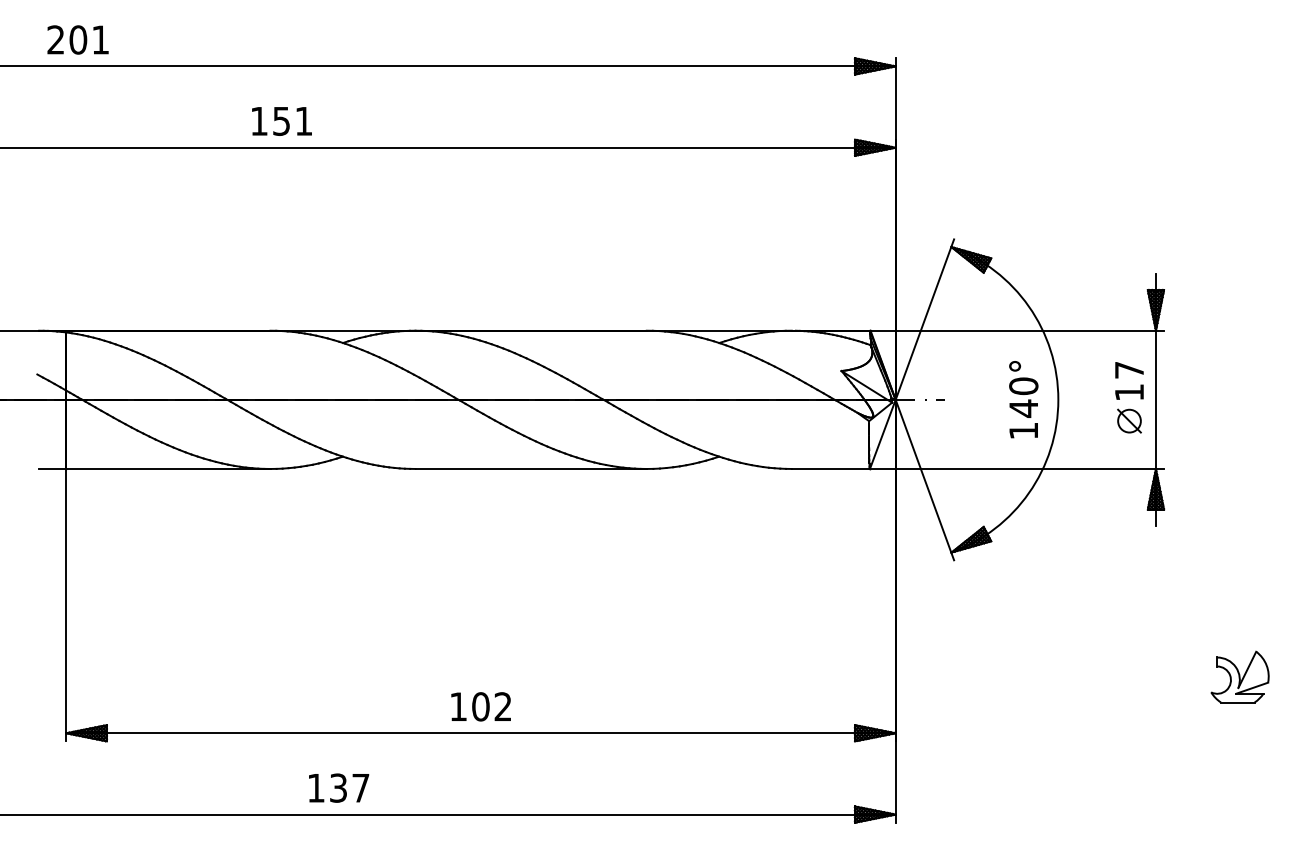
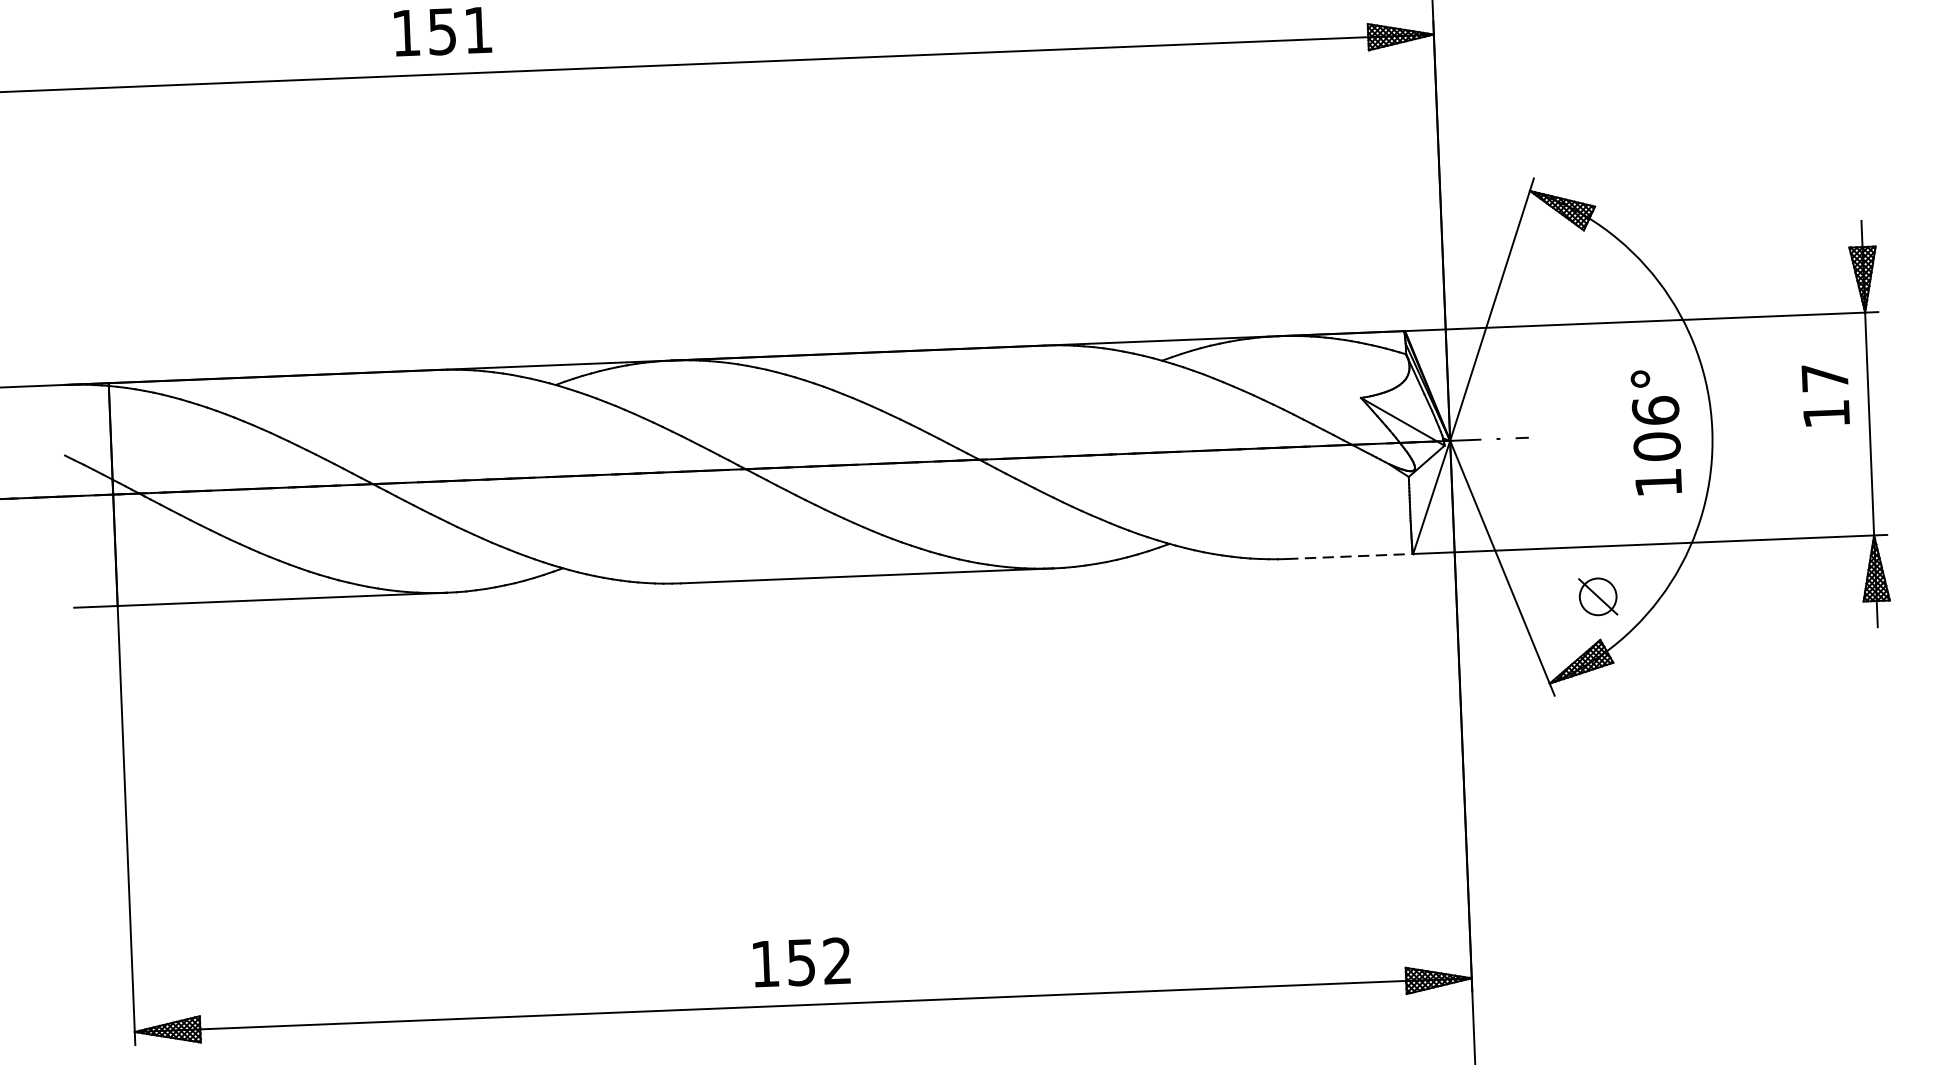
text: (1023, 397) -> (1656, 428), 140° -> 106°
part: (1129, 420) -> (1598, 595), moved
line: (831, 468) -> (1351, 555), solid -> dashed
text: (480, 706) -> (800, 962), 102 -> 152

